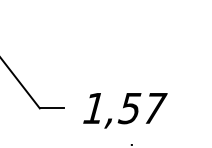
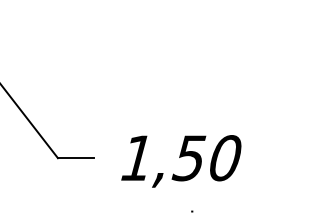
text: (155, 108) -> (226, 158), 1,57 -> 1,50

